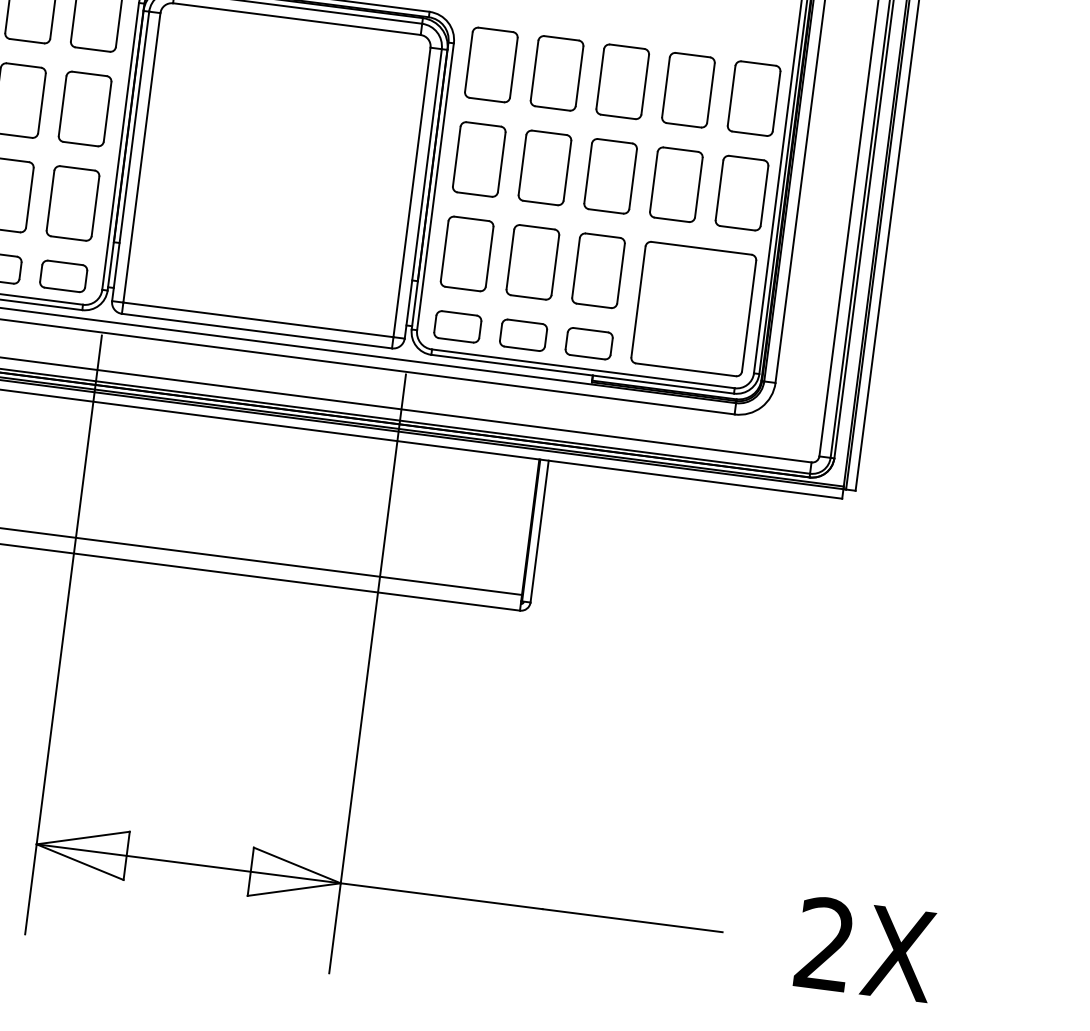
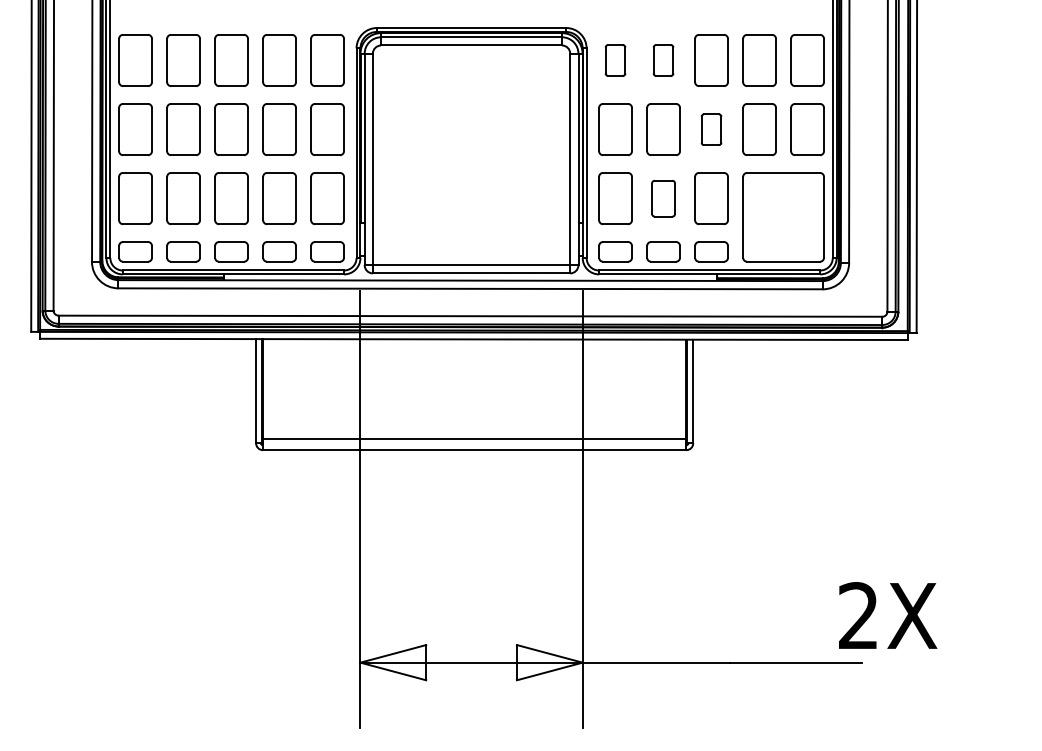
part: (491, 64) -> (615, 60), size x0.6
part: (556, 73) -> (663, 60), size x0.6
part: (610, 176) -> (711, 129), size x0.6
part: (532, 262) -> (663, 198), size x0.7
text: (866, 948) -> (888, 615), moved

